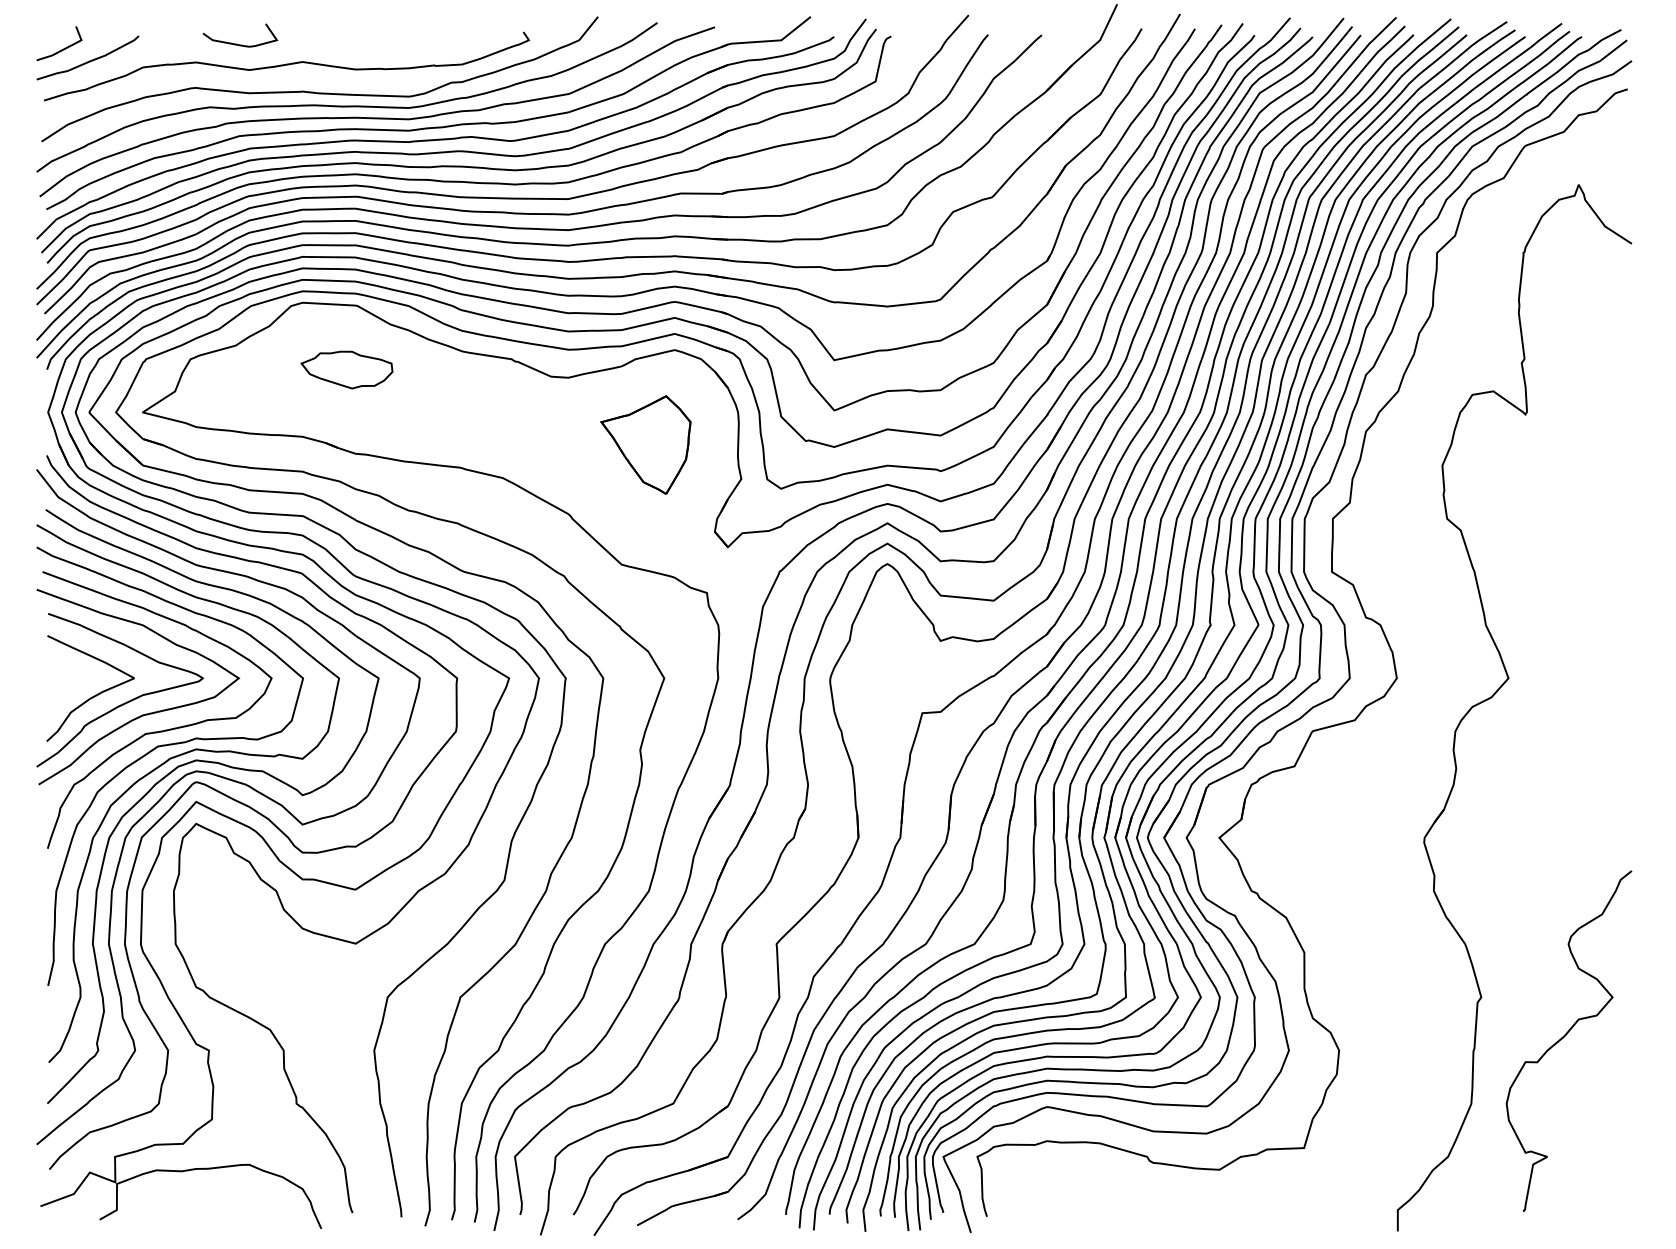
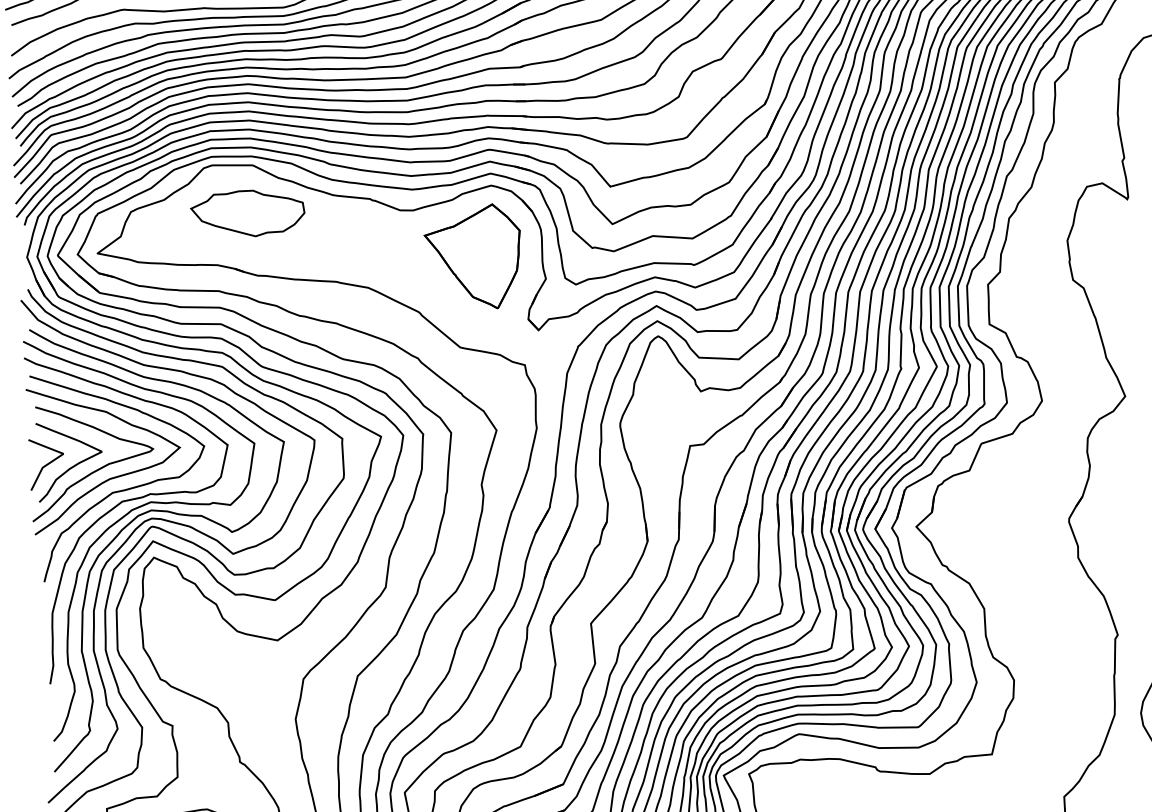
part: (346, 369) -> (247, 213), size x1.67
part: (645, 444) -> (473, 257), size x1.43
line: (59, 690) -> (46, 463), added

